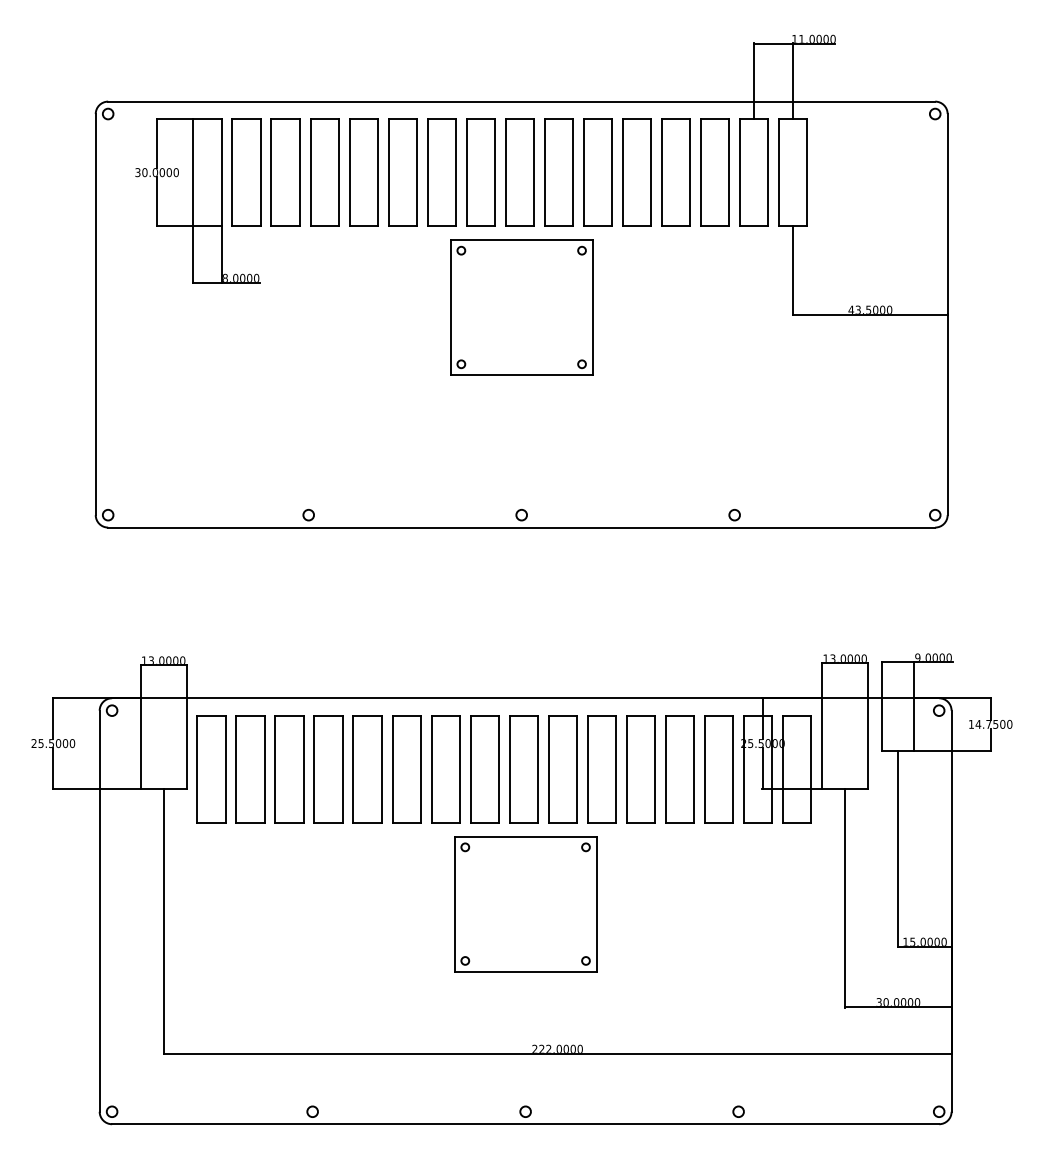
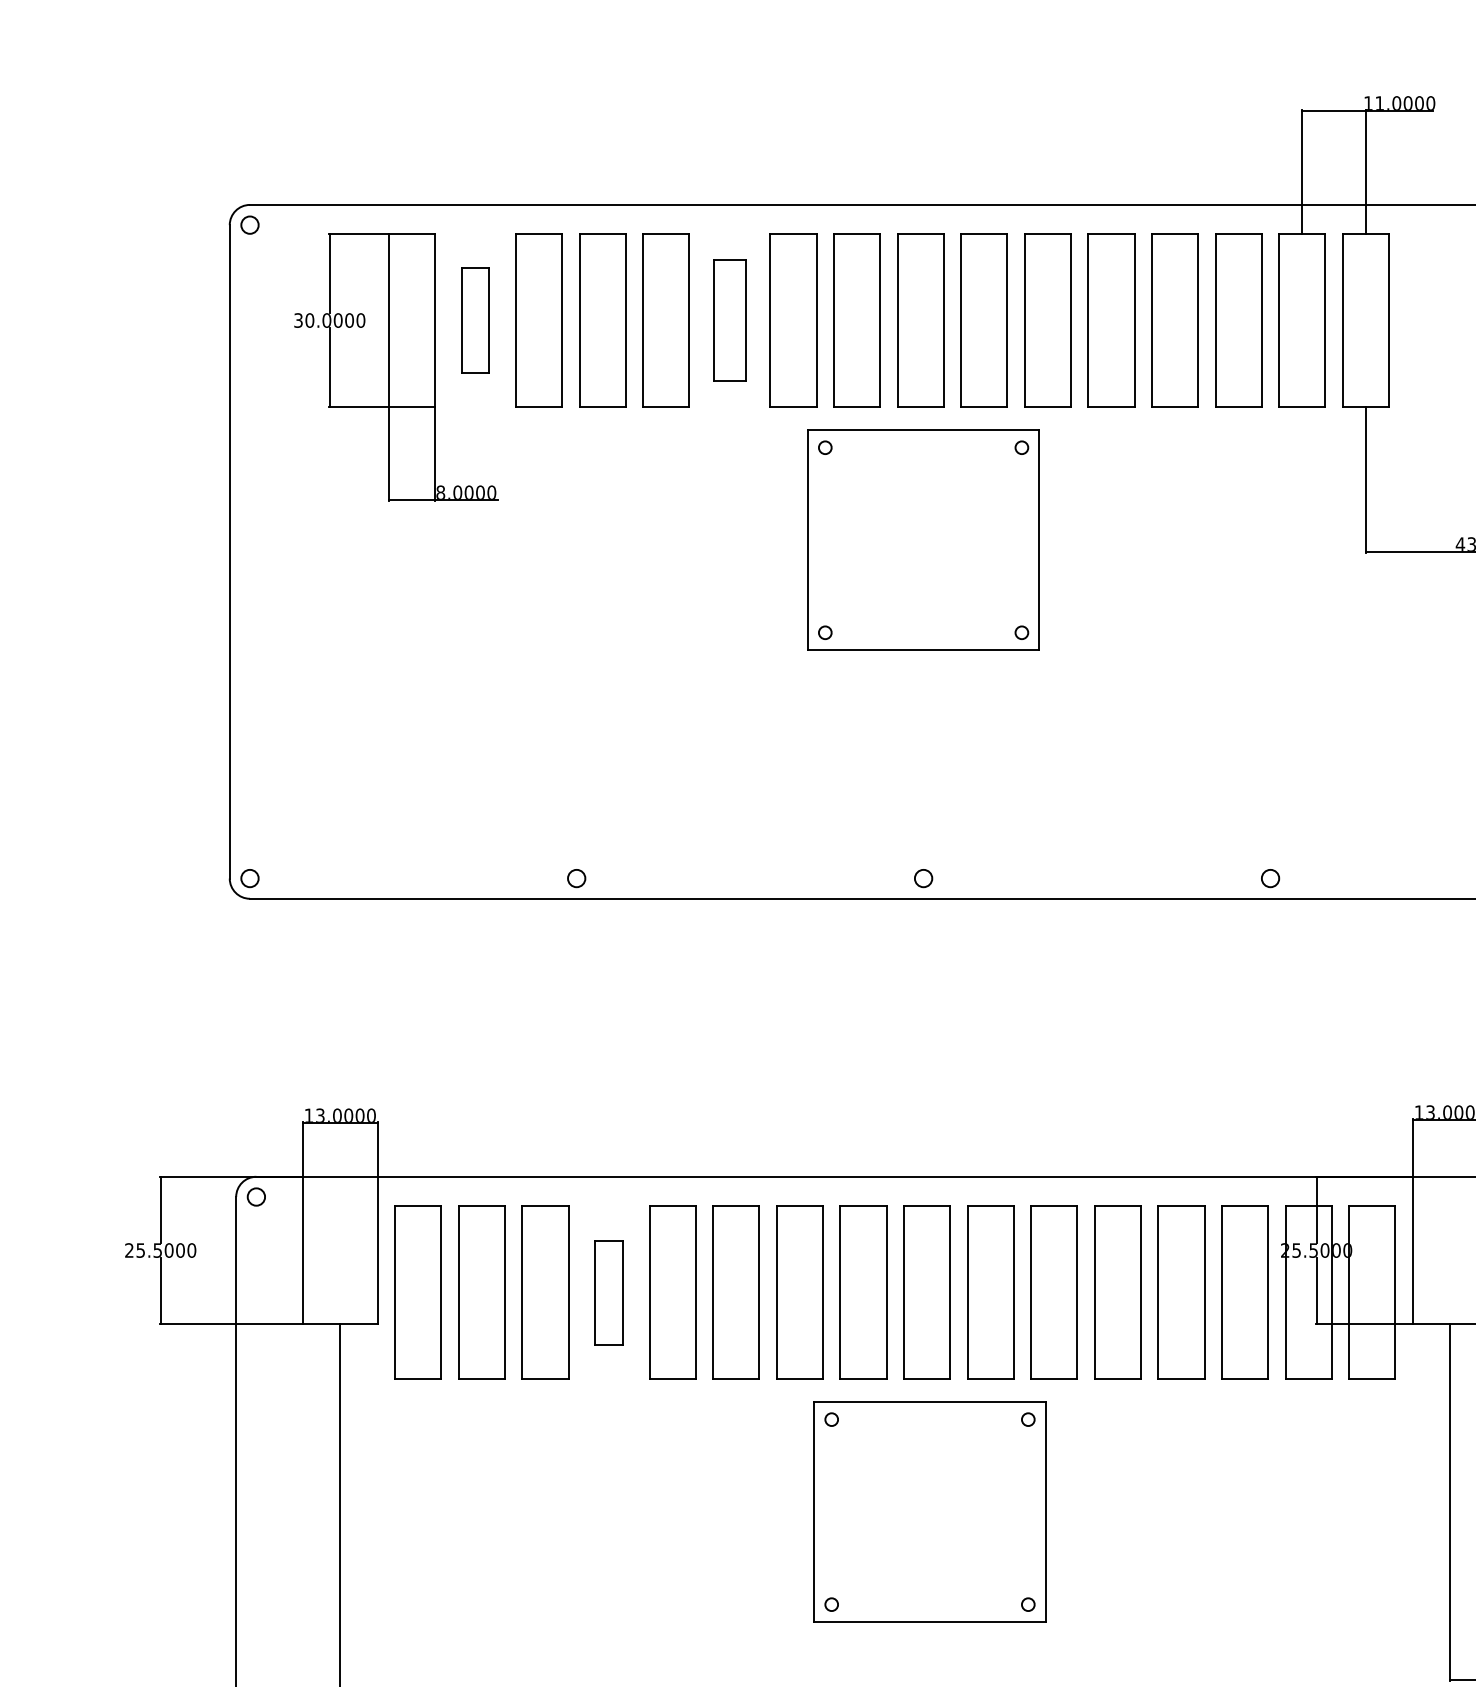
part: (246, 172) -> (475, 320), size x0.6
part: (402, 172) -> (729, 320), size x0.7
part: (328, 769) -> (608, 1292), size x0.6

